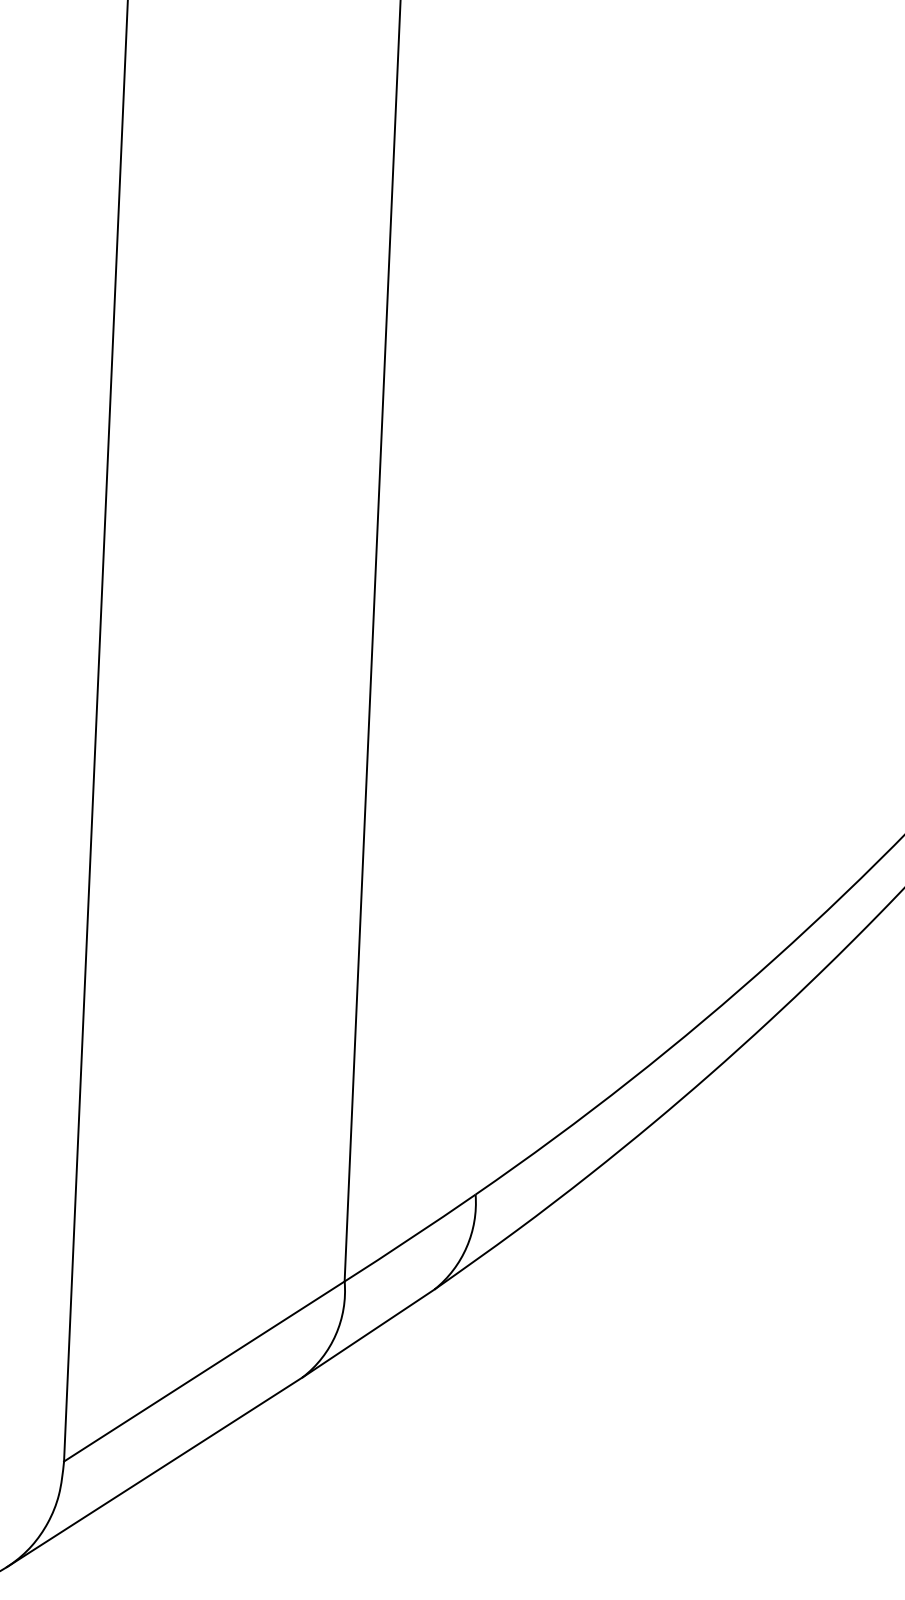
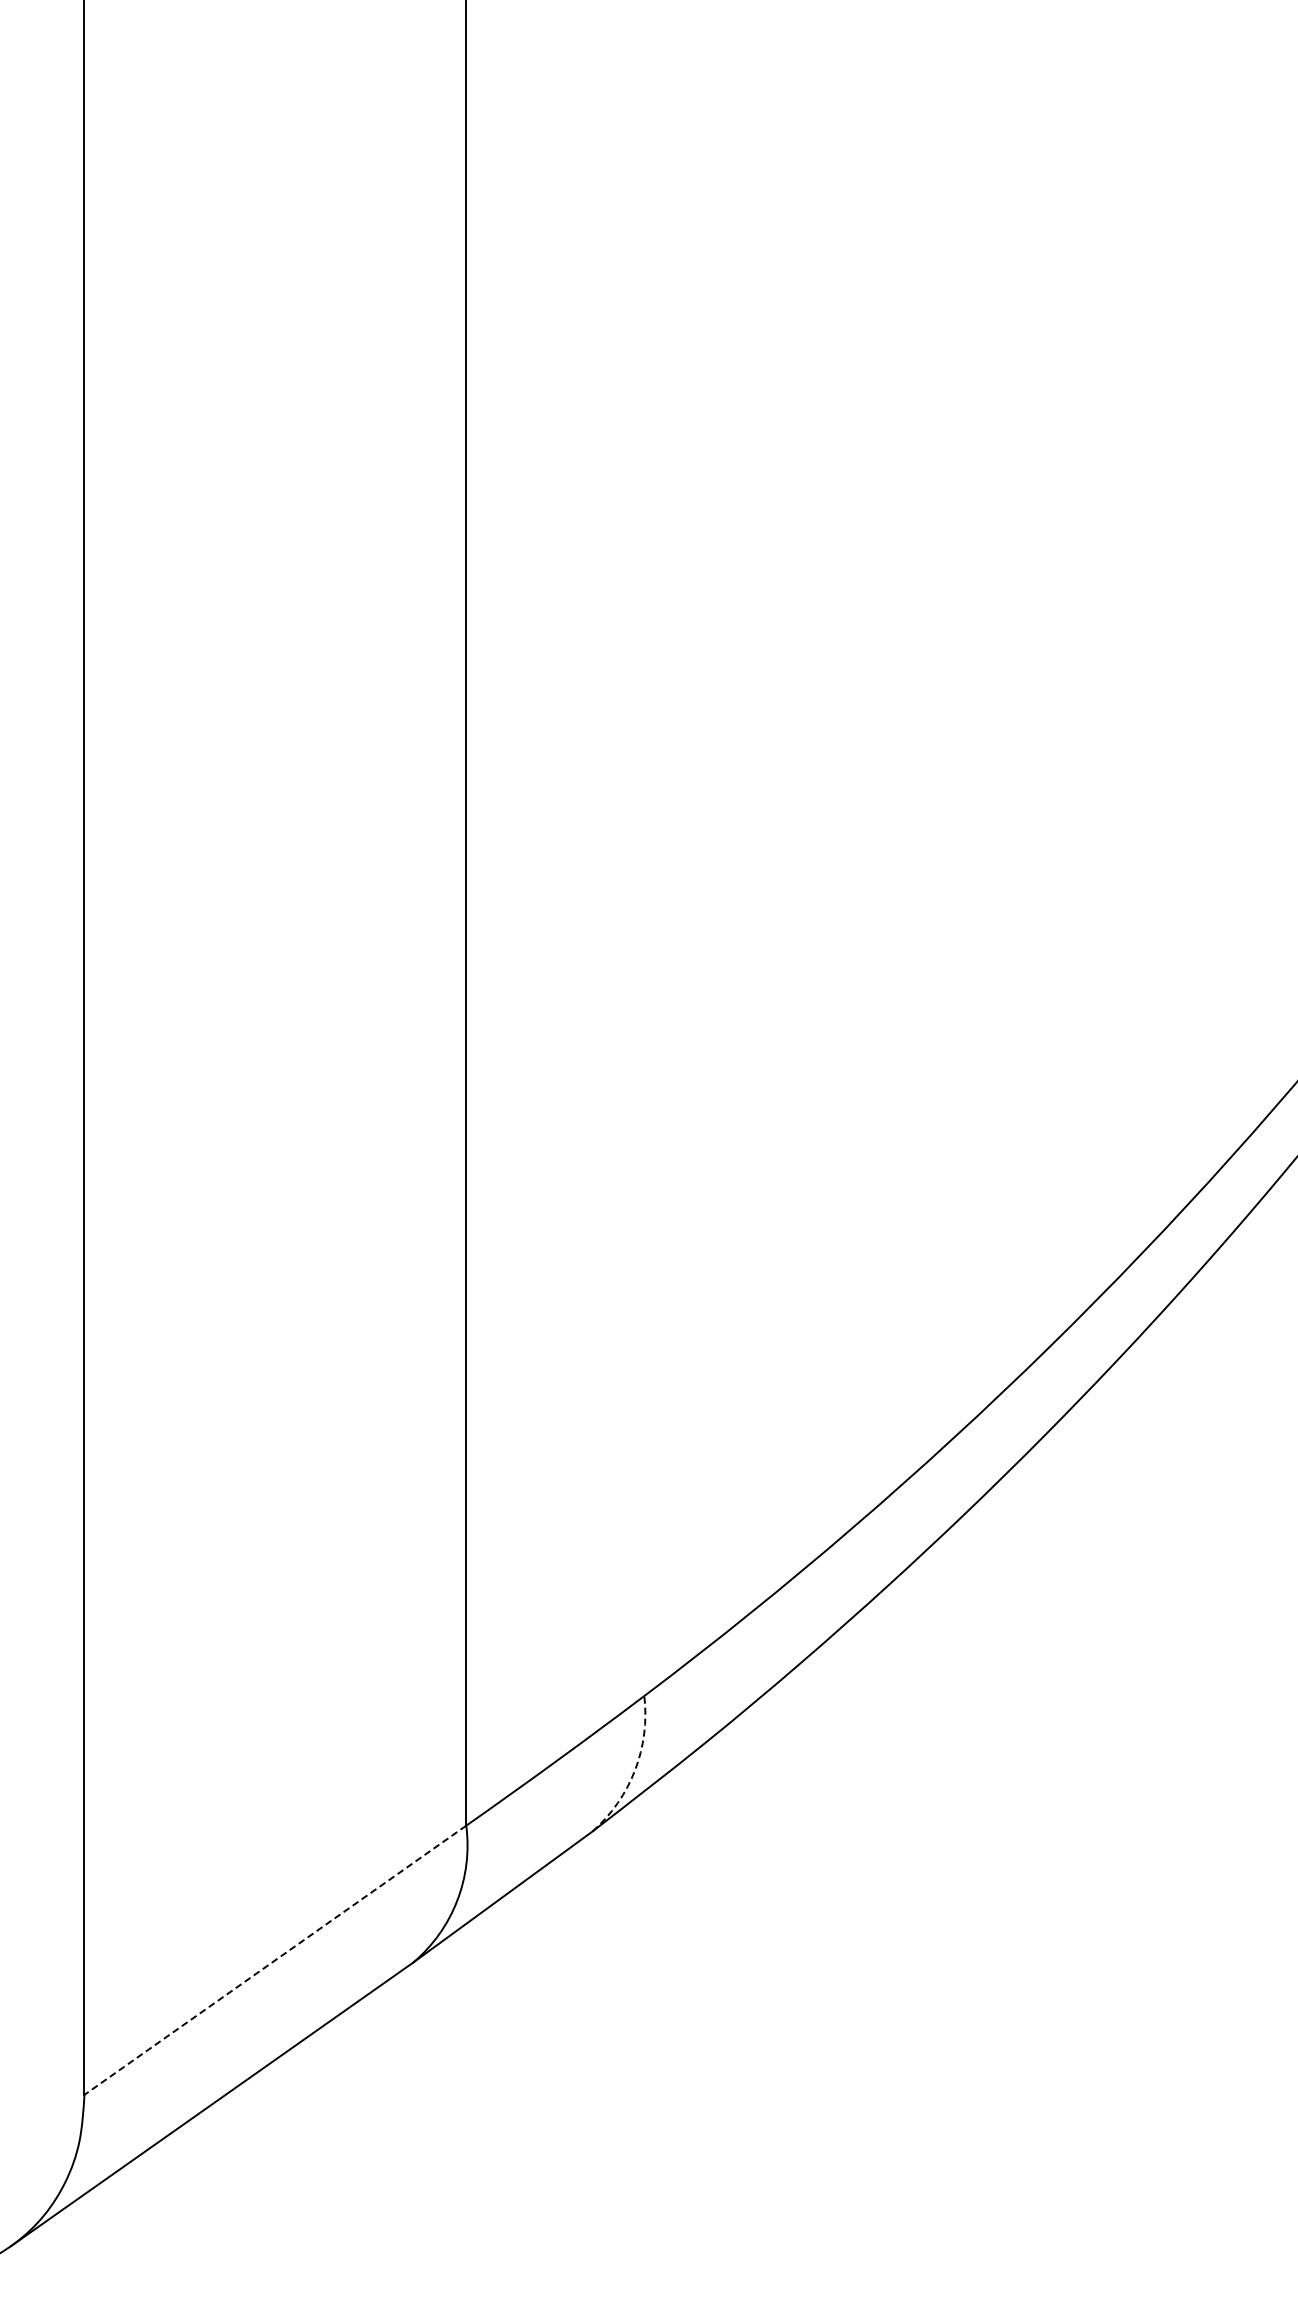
arc: (467, 1247) -> (635, 1770), solid -> dashed
line: (204, 1371) -> (275, 1960), solid -> dashed

